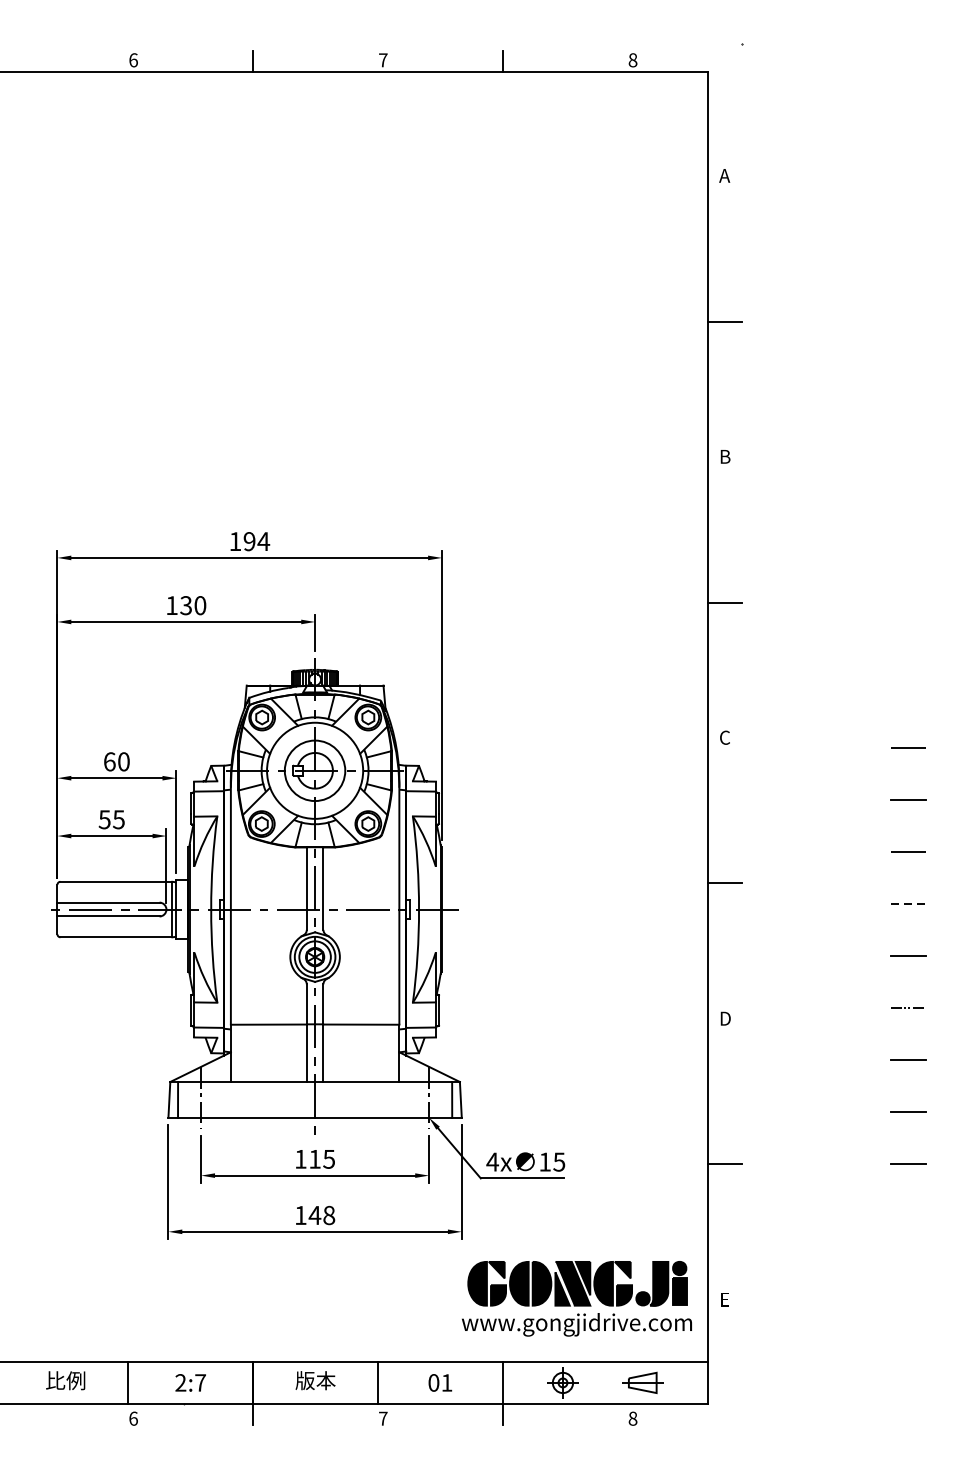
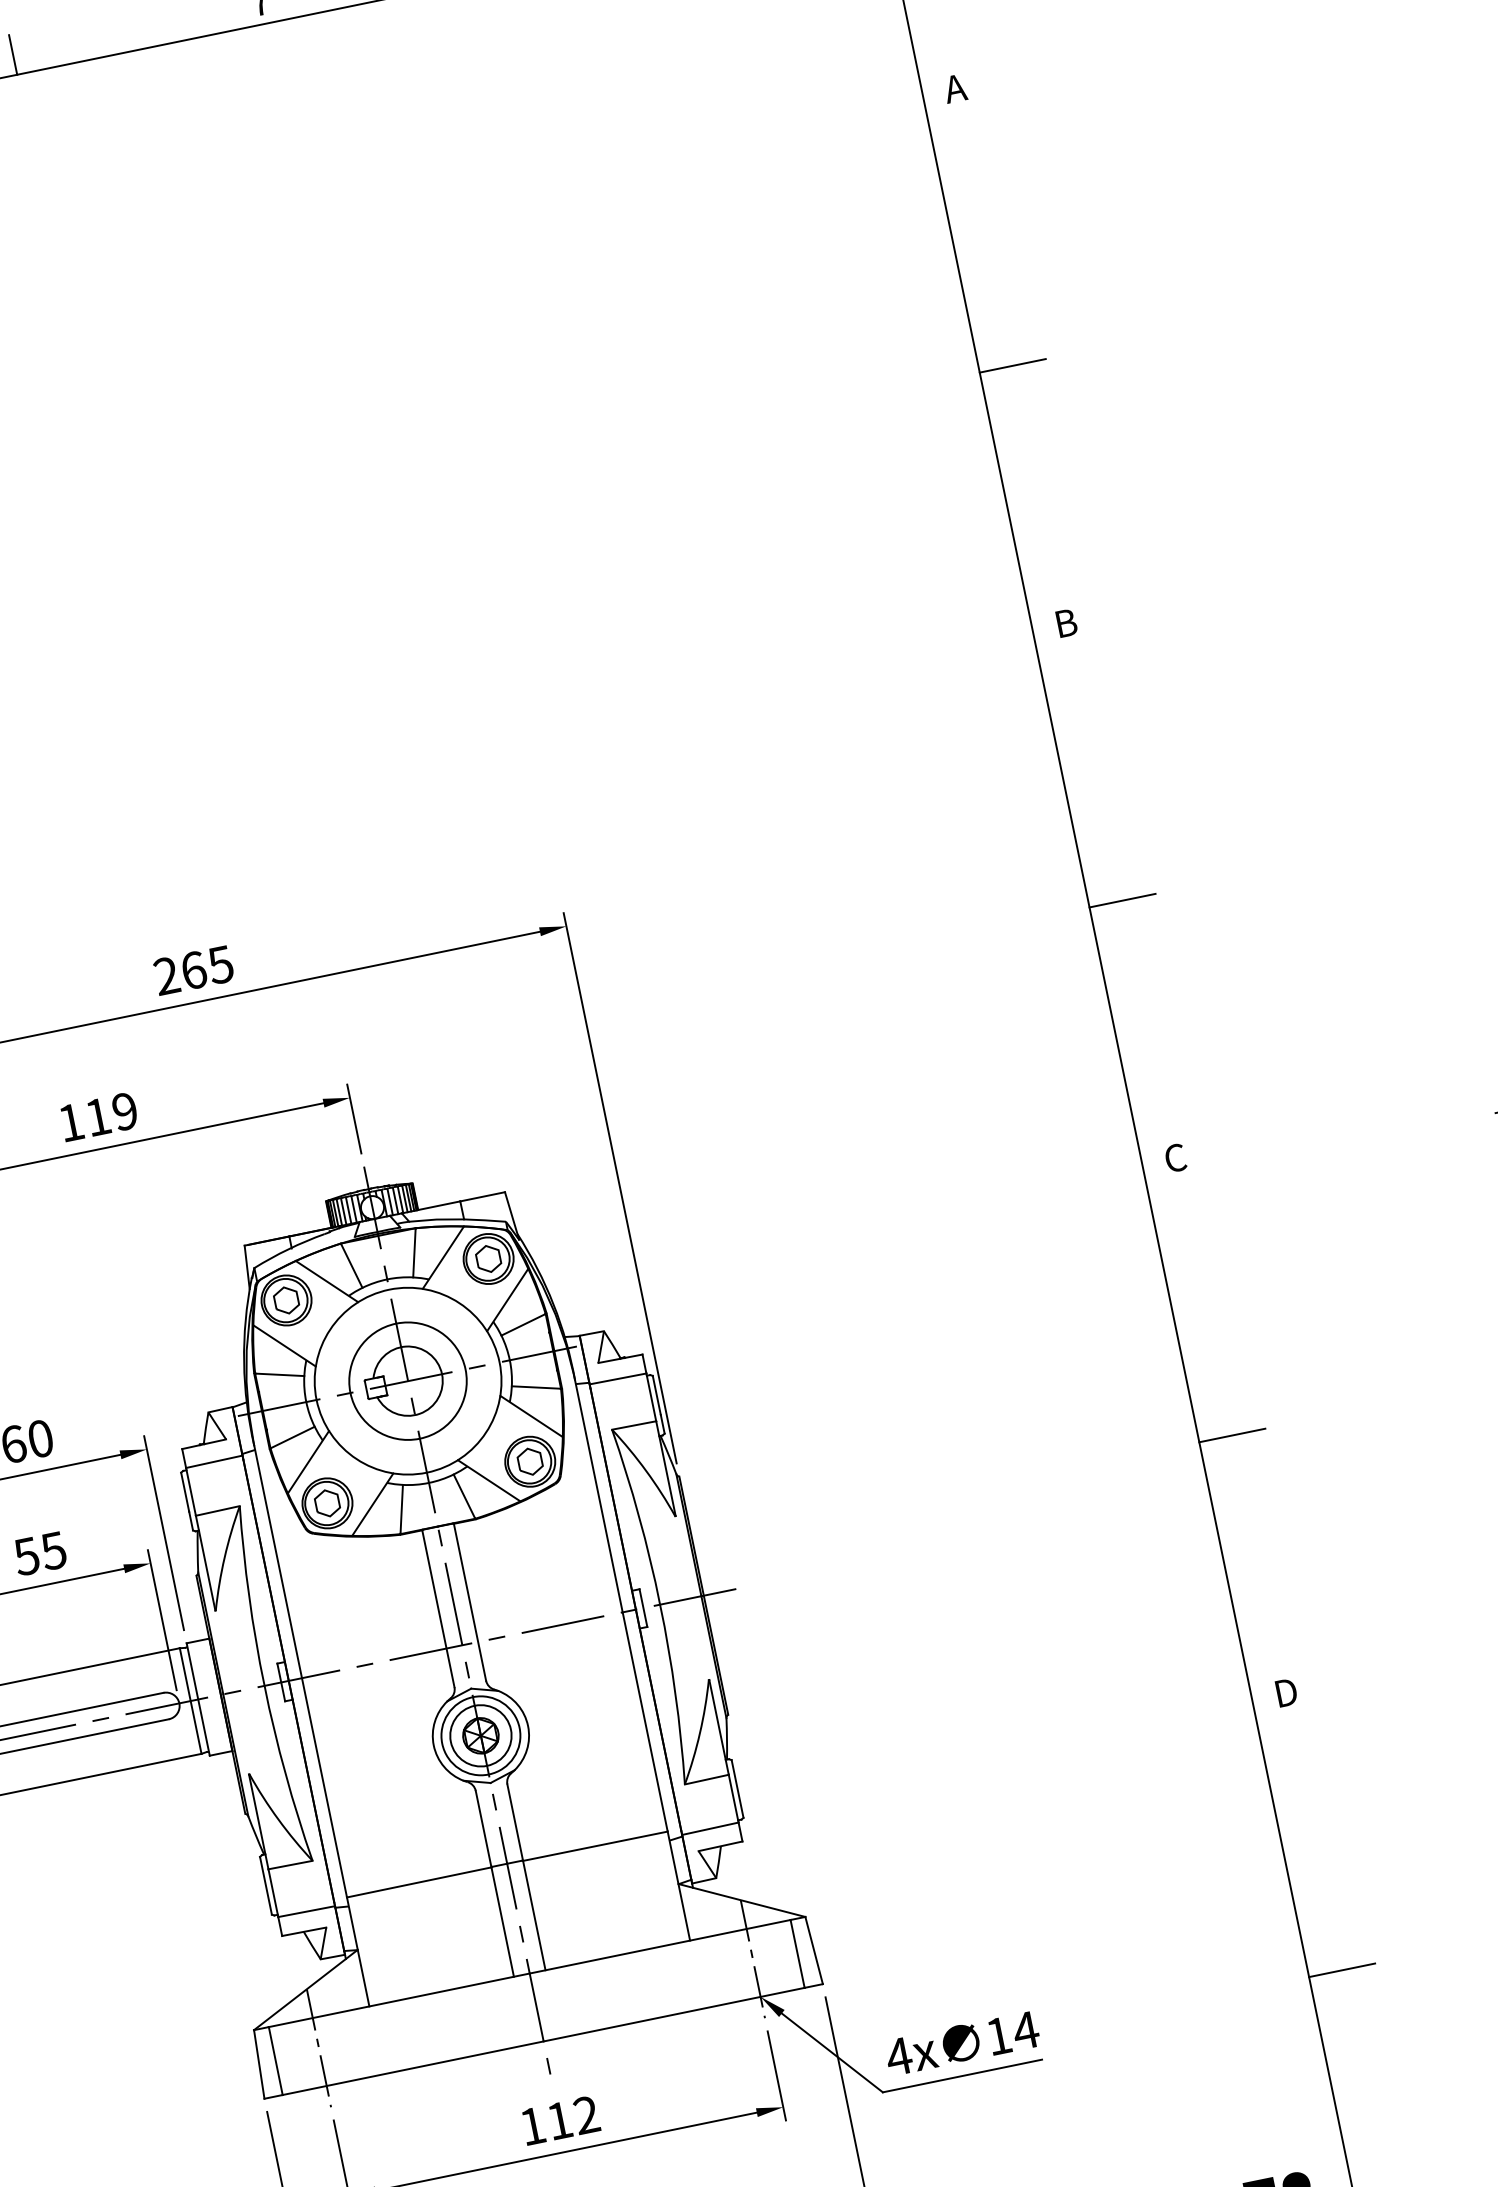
text: (249, 541) -> (193, 970), 194 -> 265
text: (193, 605) -> (112, 1113), 130 -> 119
text: (329, 1158) -> (586, 2113), 115 -> 112
text: (558, 1161) -> (1024, 2029), 15 -> 14

